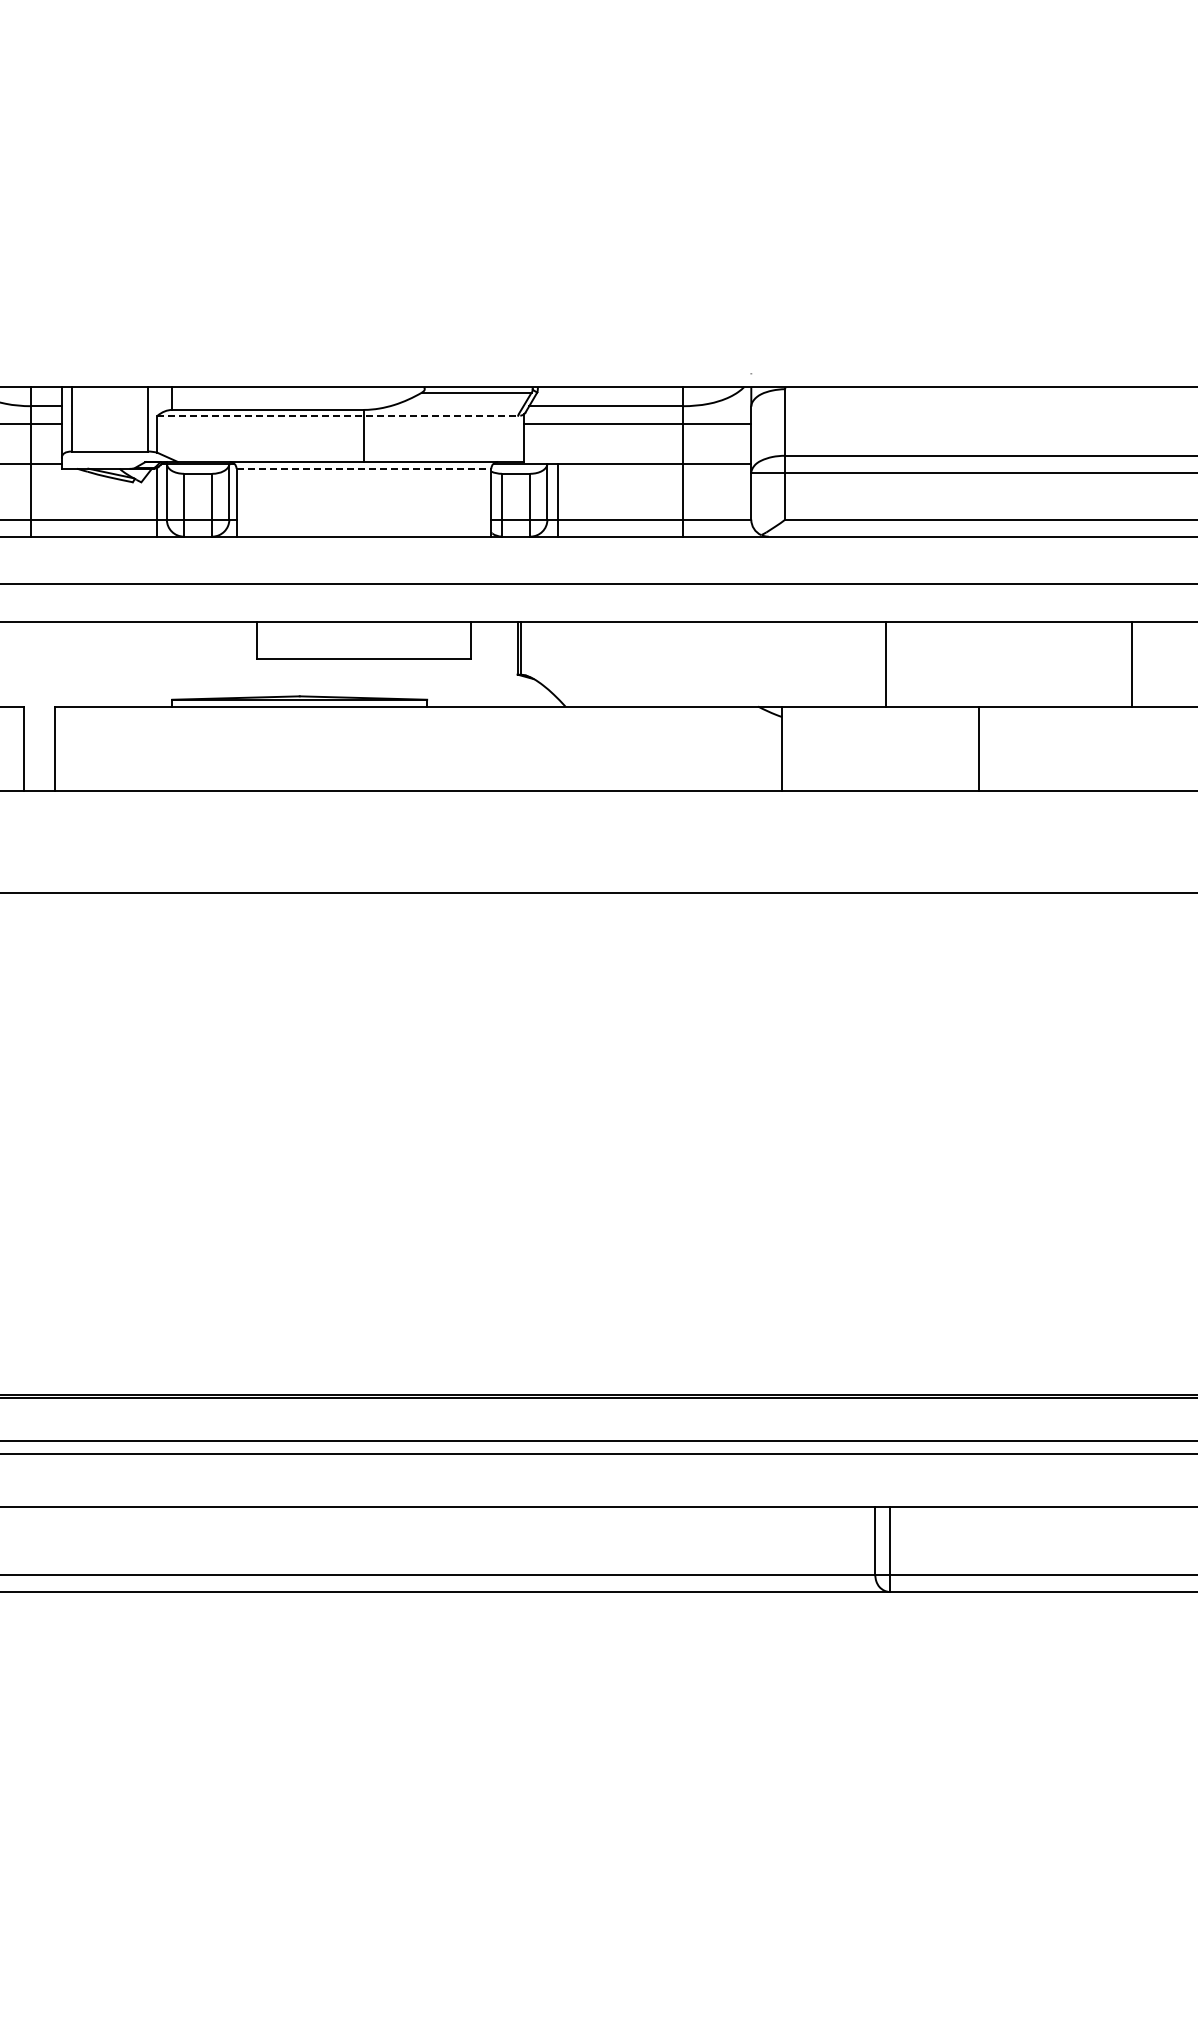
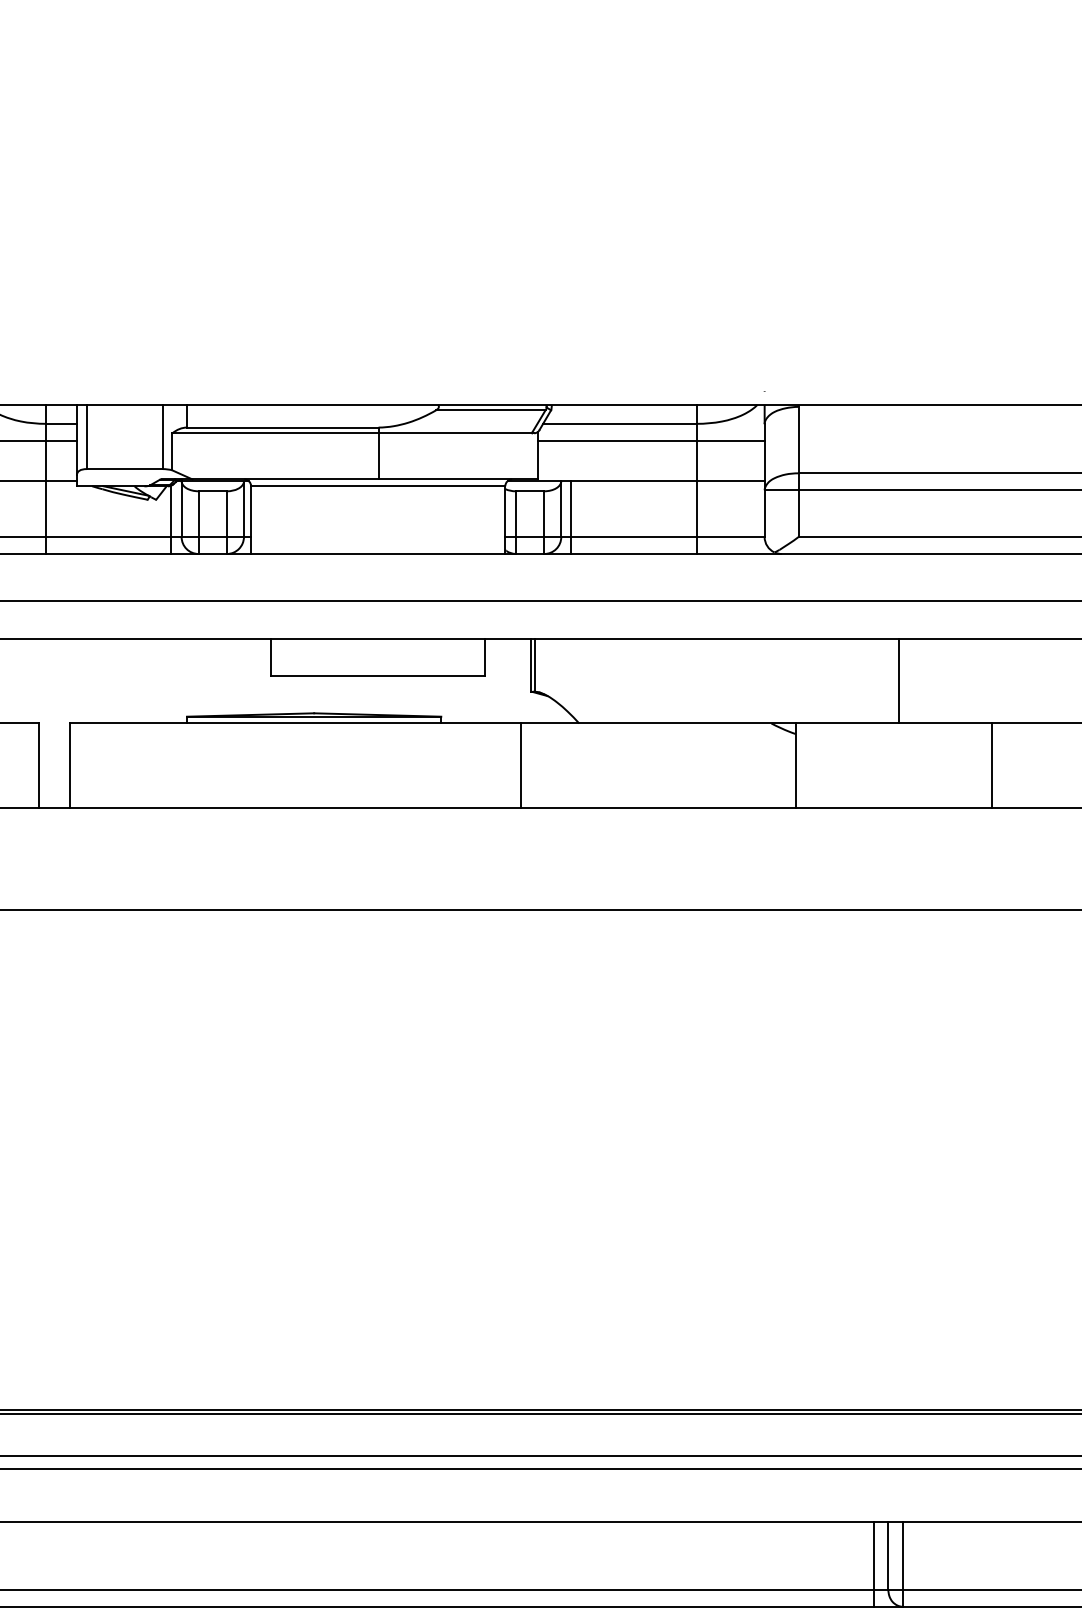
line: (339, 415) -> (353, 433), dashed -> solid
line: (364, 468) -> (378, 486), dashed -> solid
line: (507, 748) -> (521, 765), added
line: (860, 1549) -> (873, 1564), added

